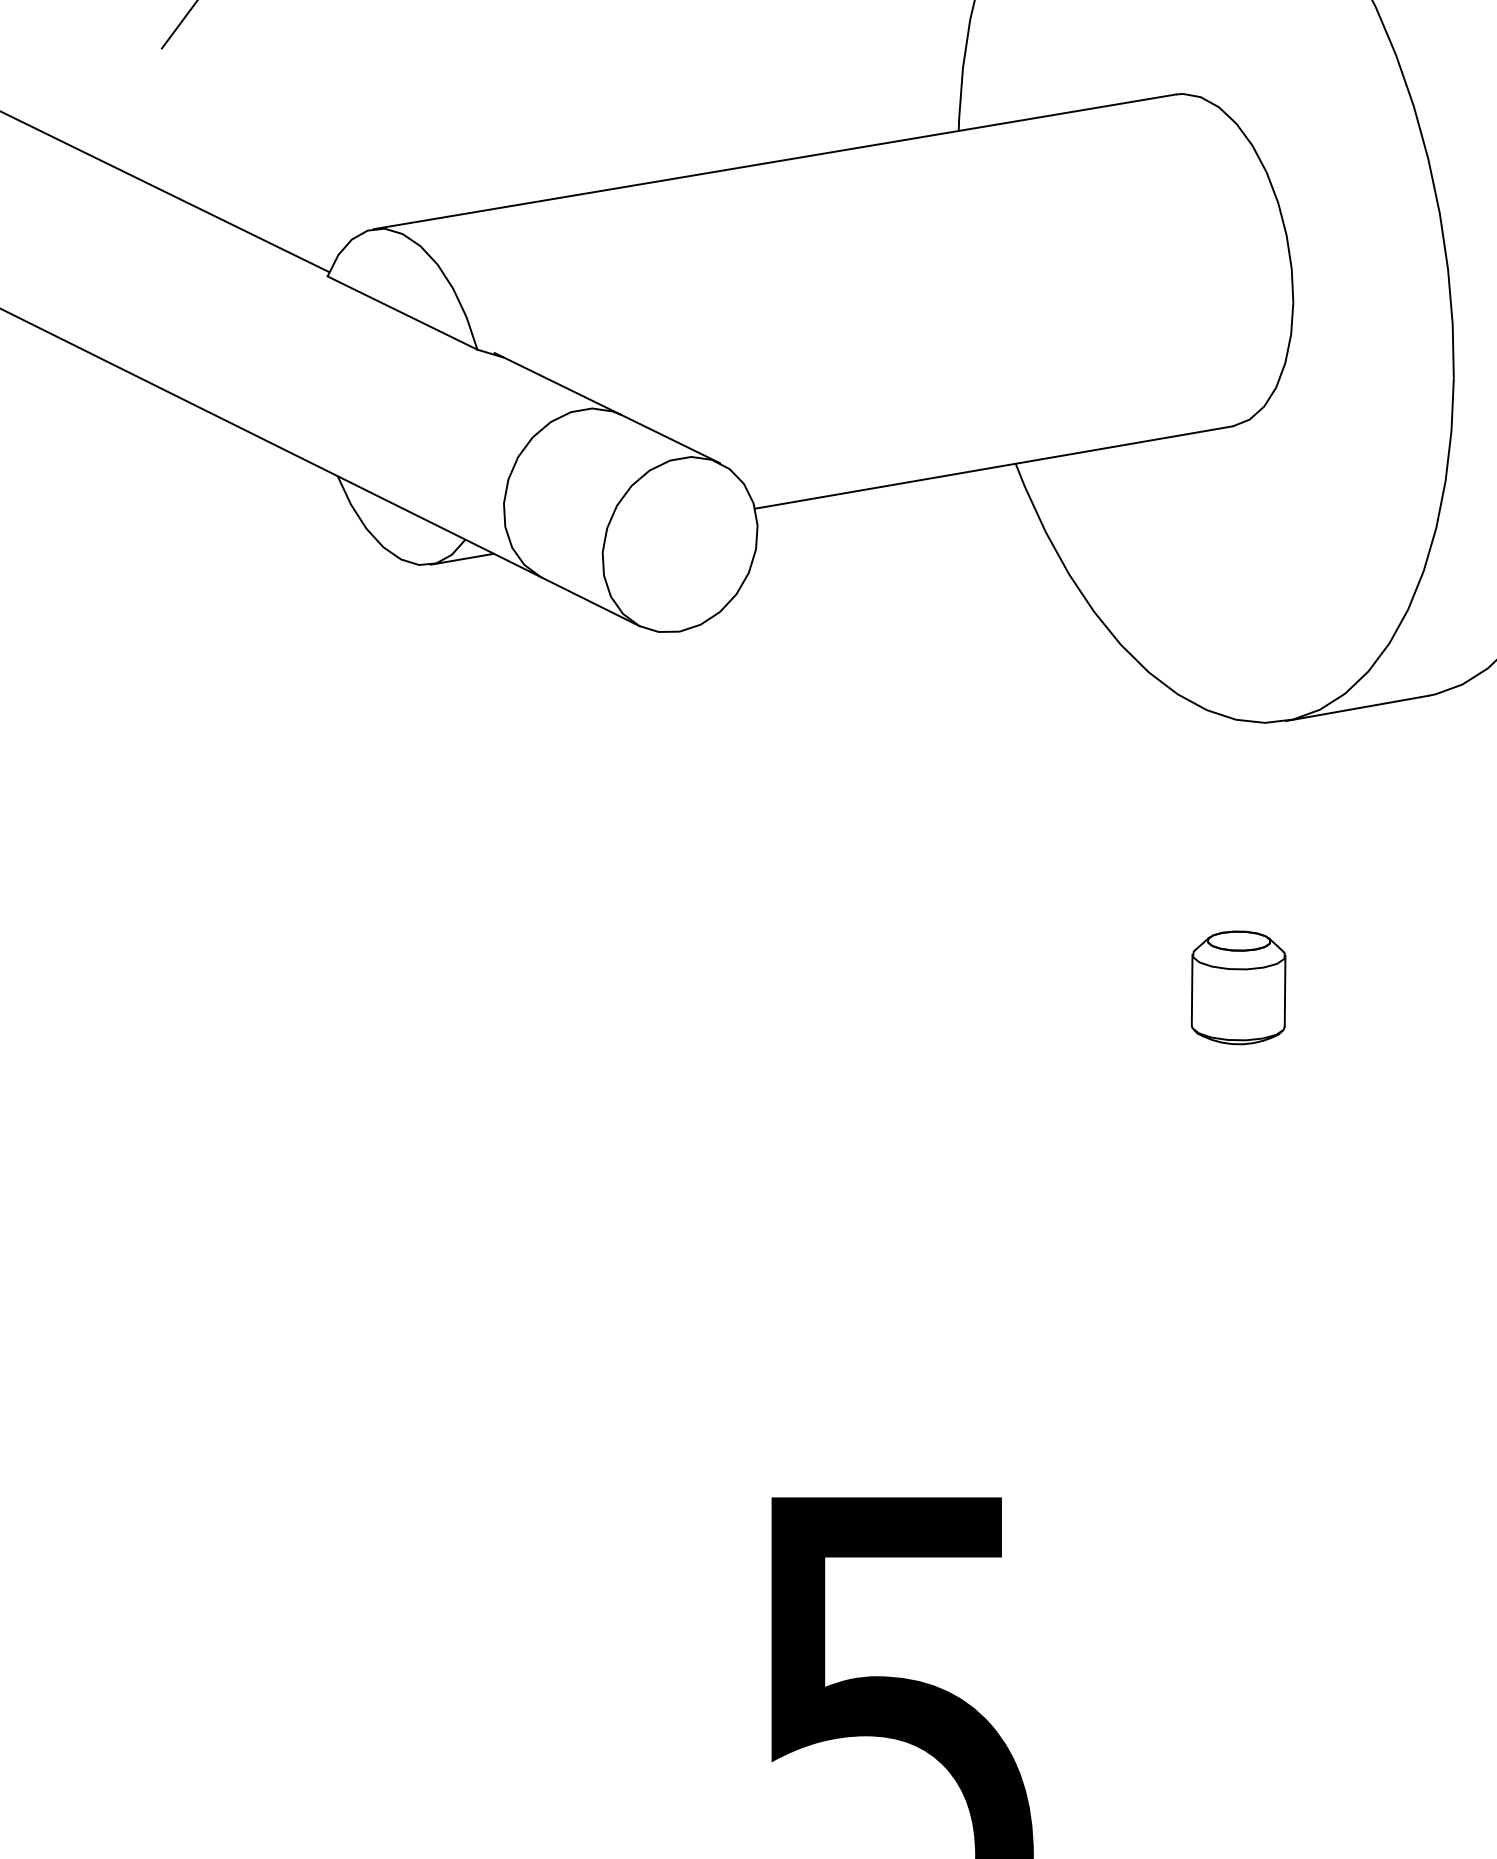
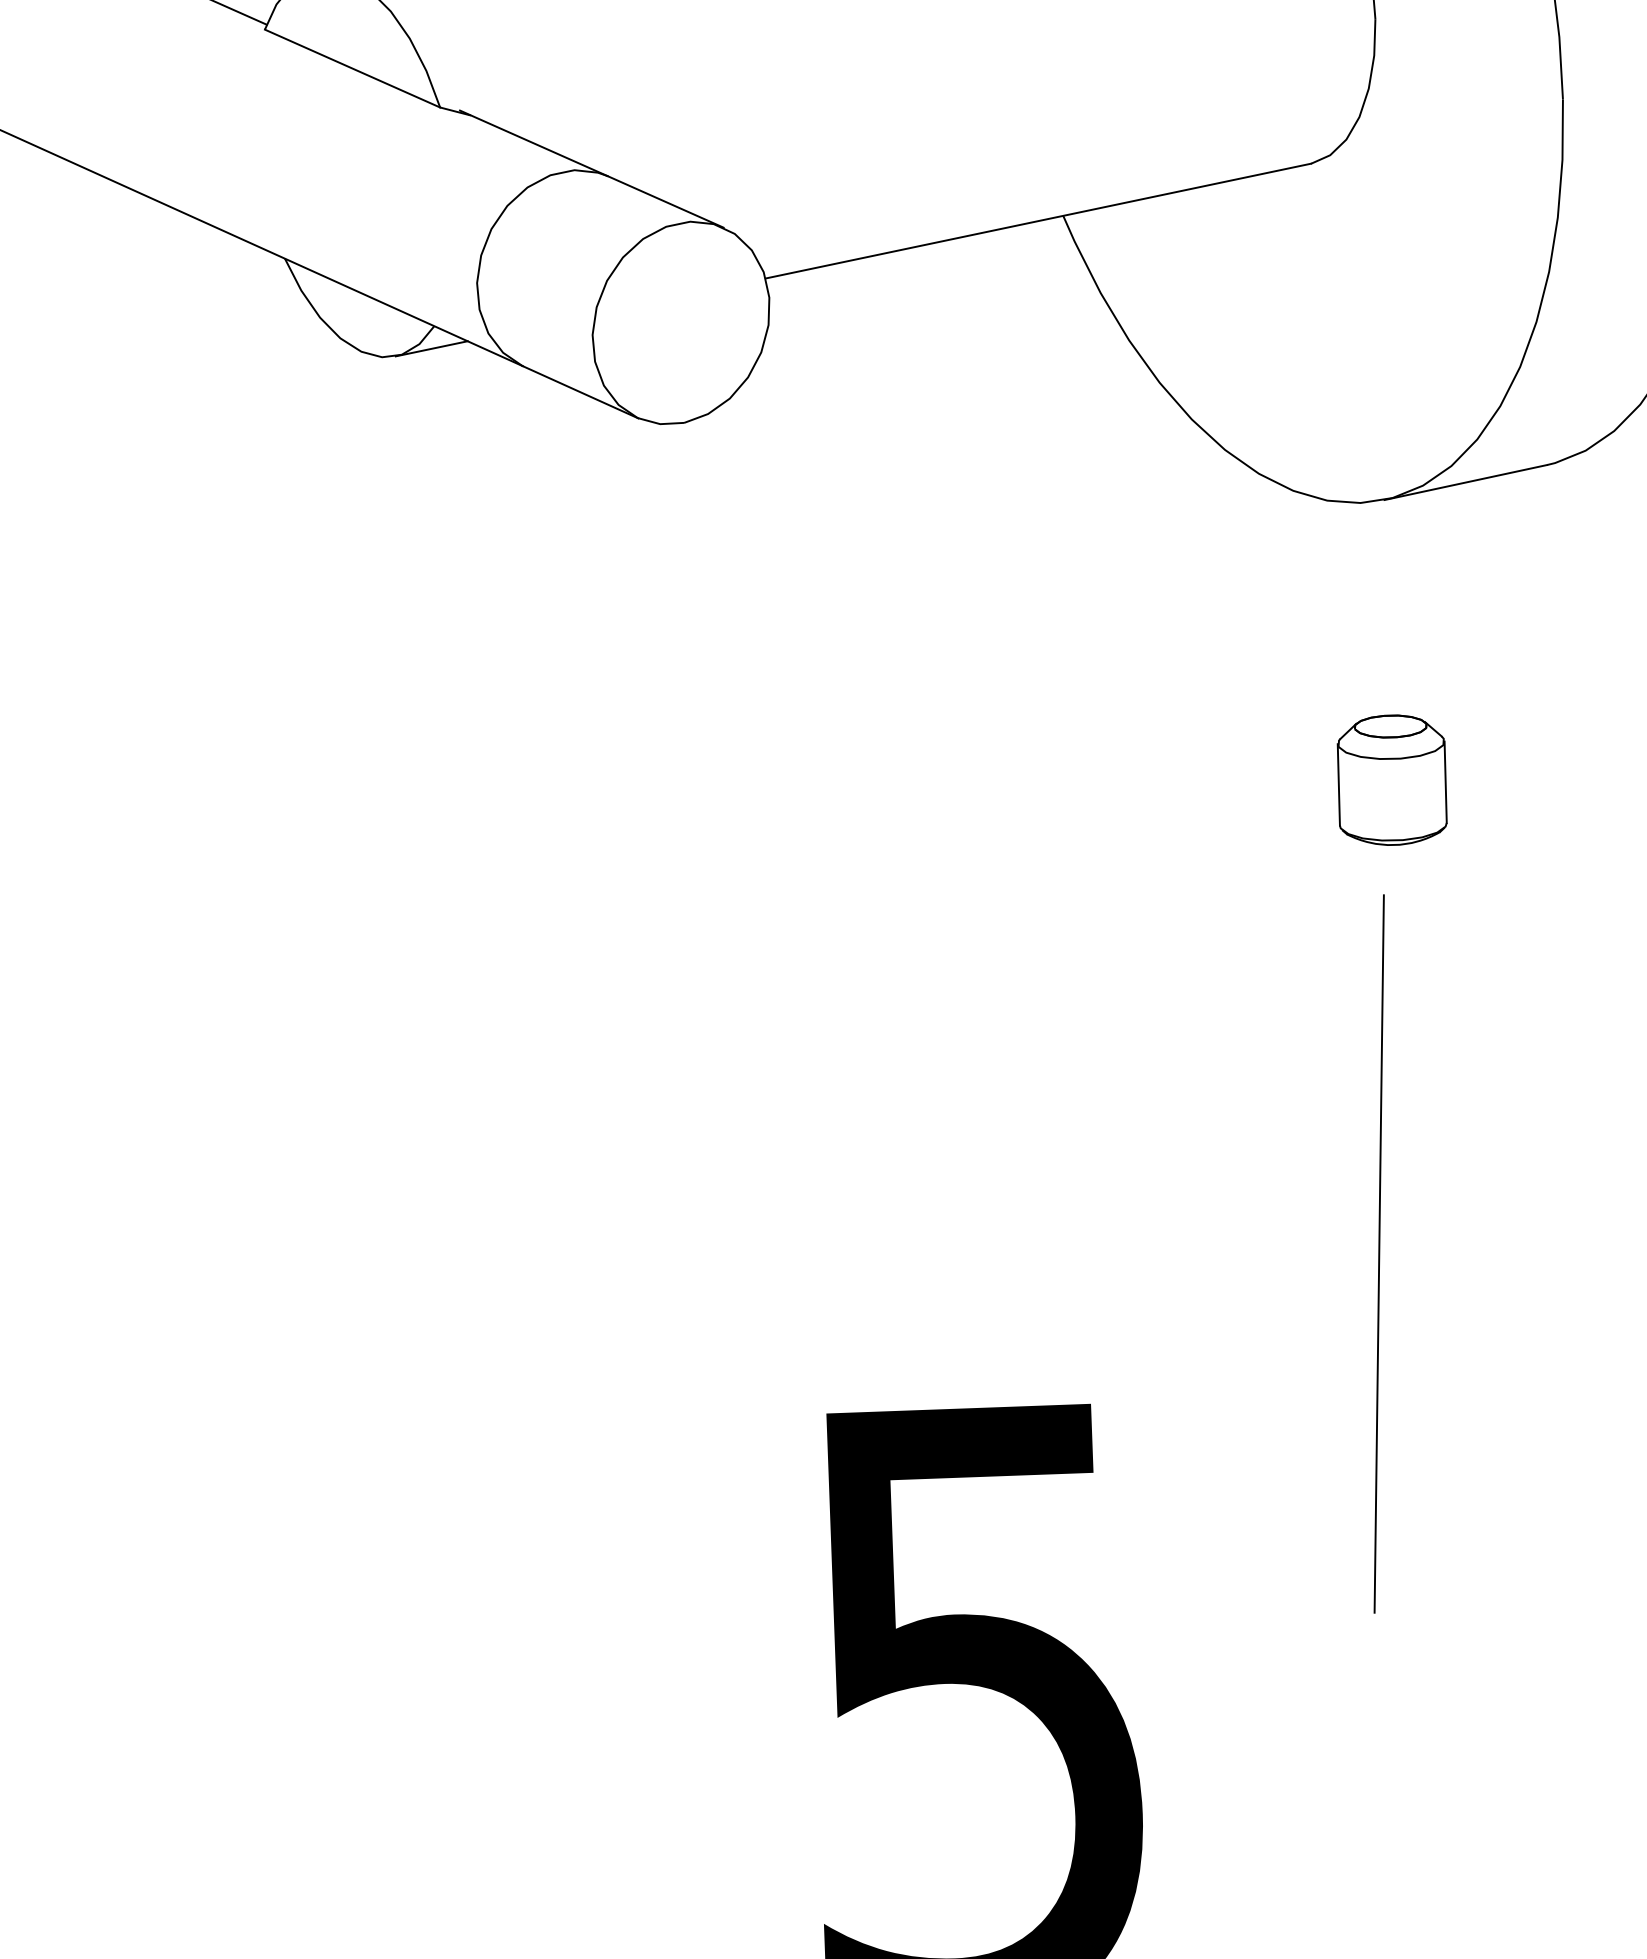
part: (1238, 987) -> (1391, 779), moved
line: (1256, 1375) -> (1378, 1253), added

